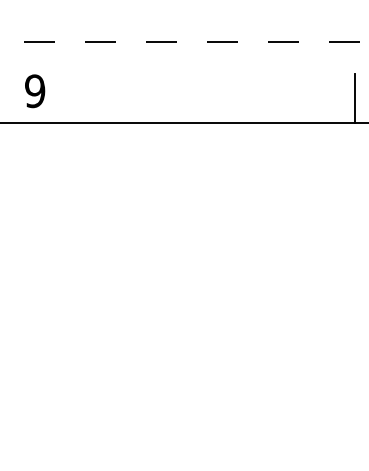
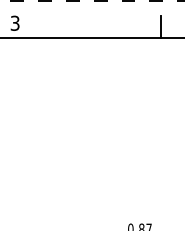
text: (33, 89) -> (14, 22), 9 -> 3

